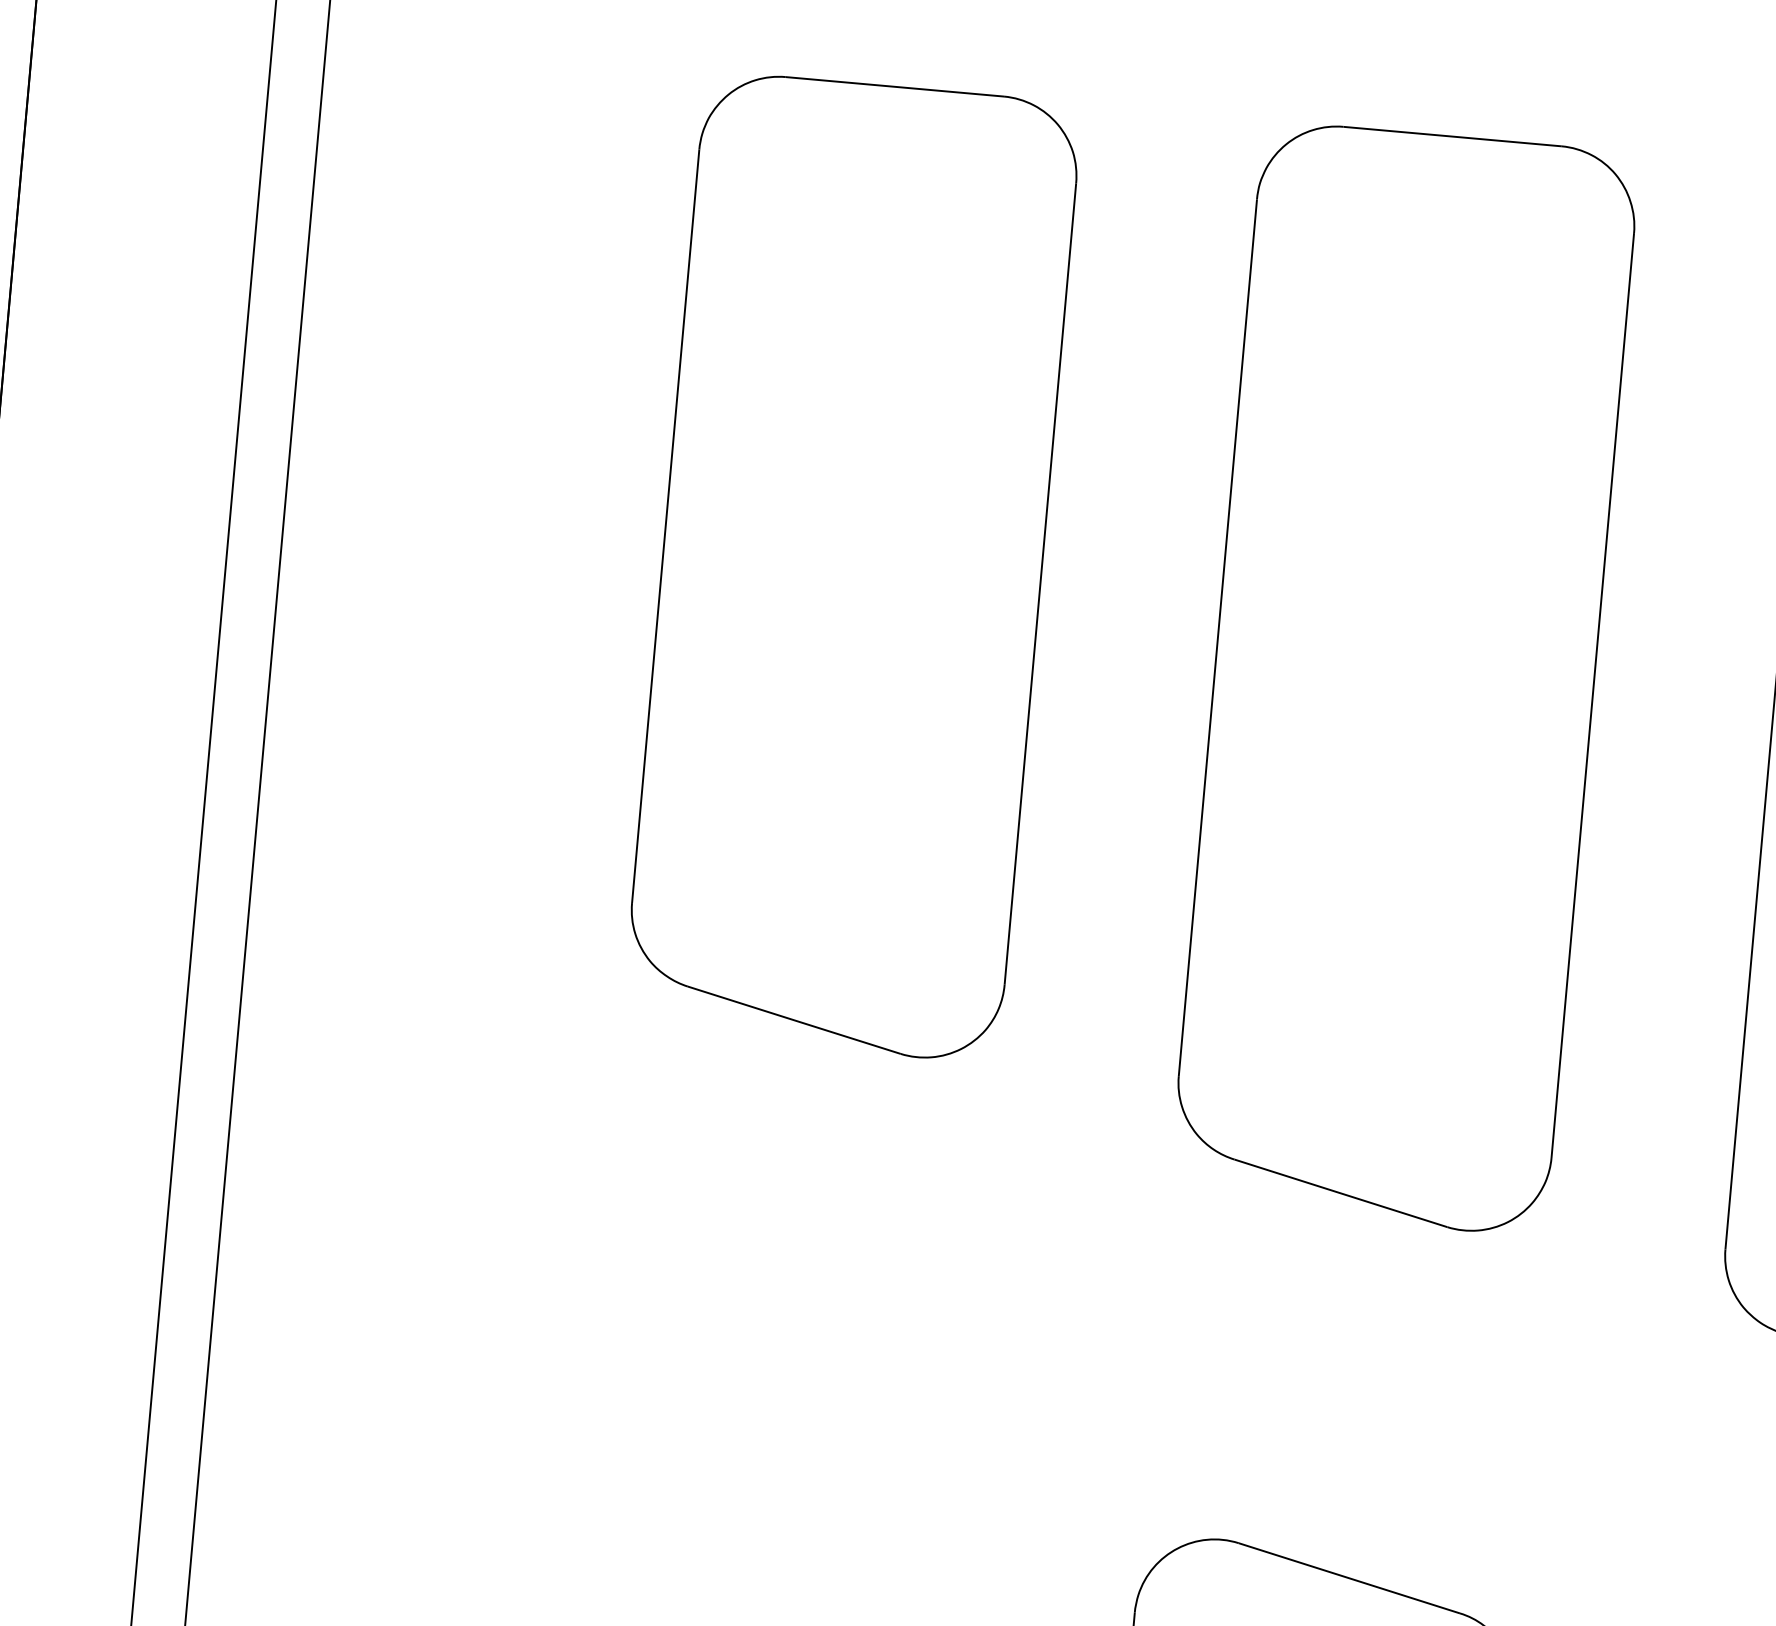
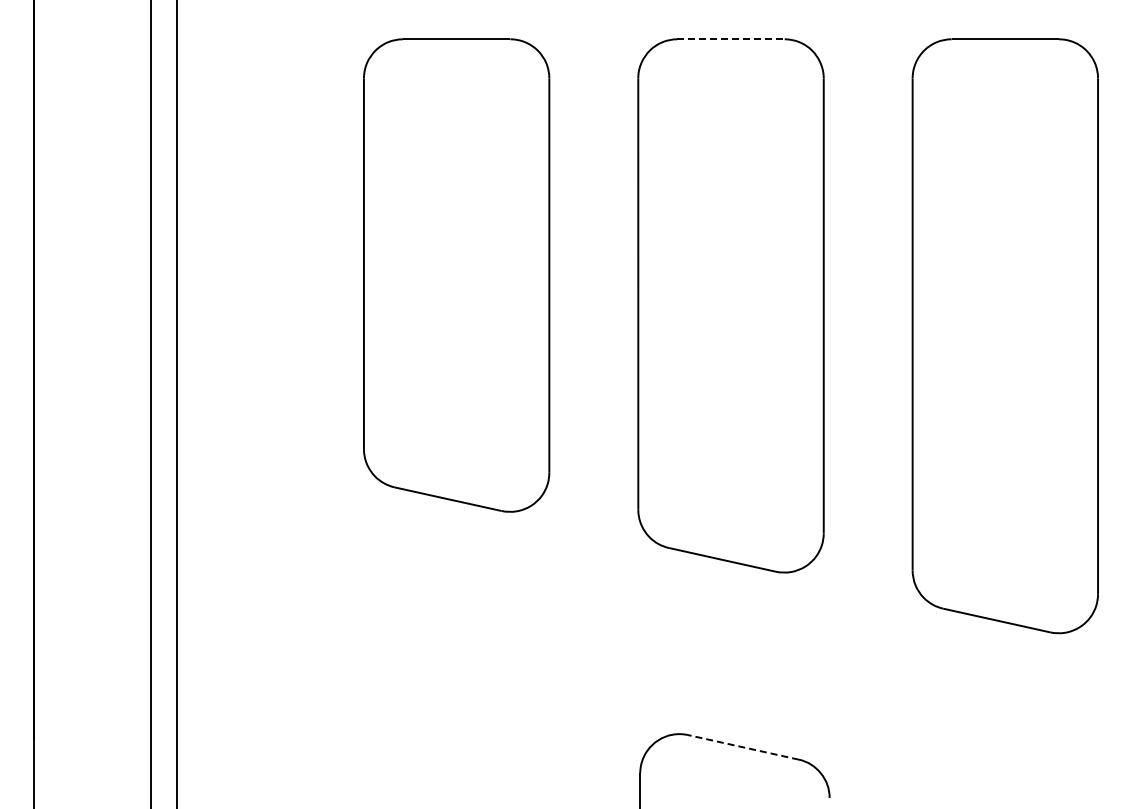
line: (1453, 137) -> (731, 39), solid -> dashed
line: (1349, 1578) -> (743, 747), solid -> dashed

